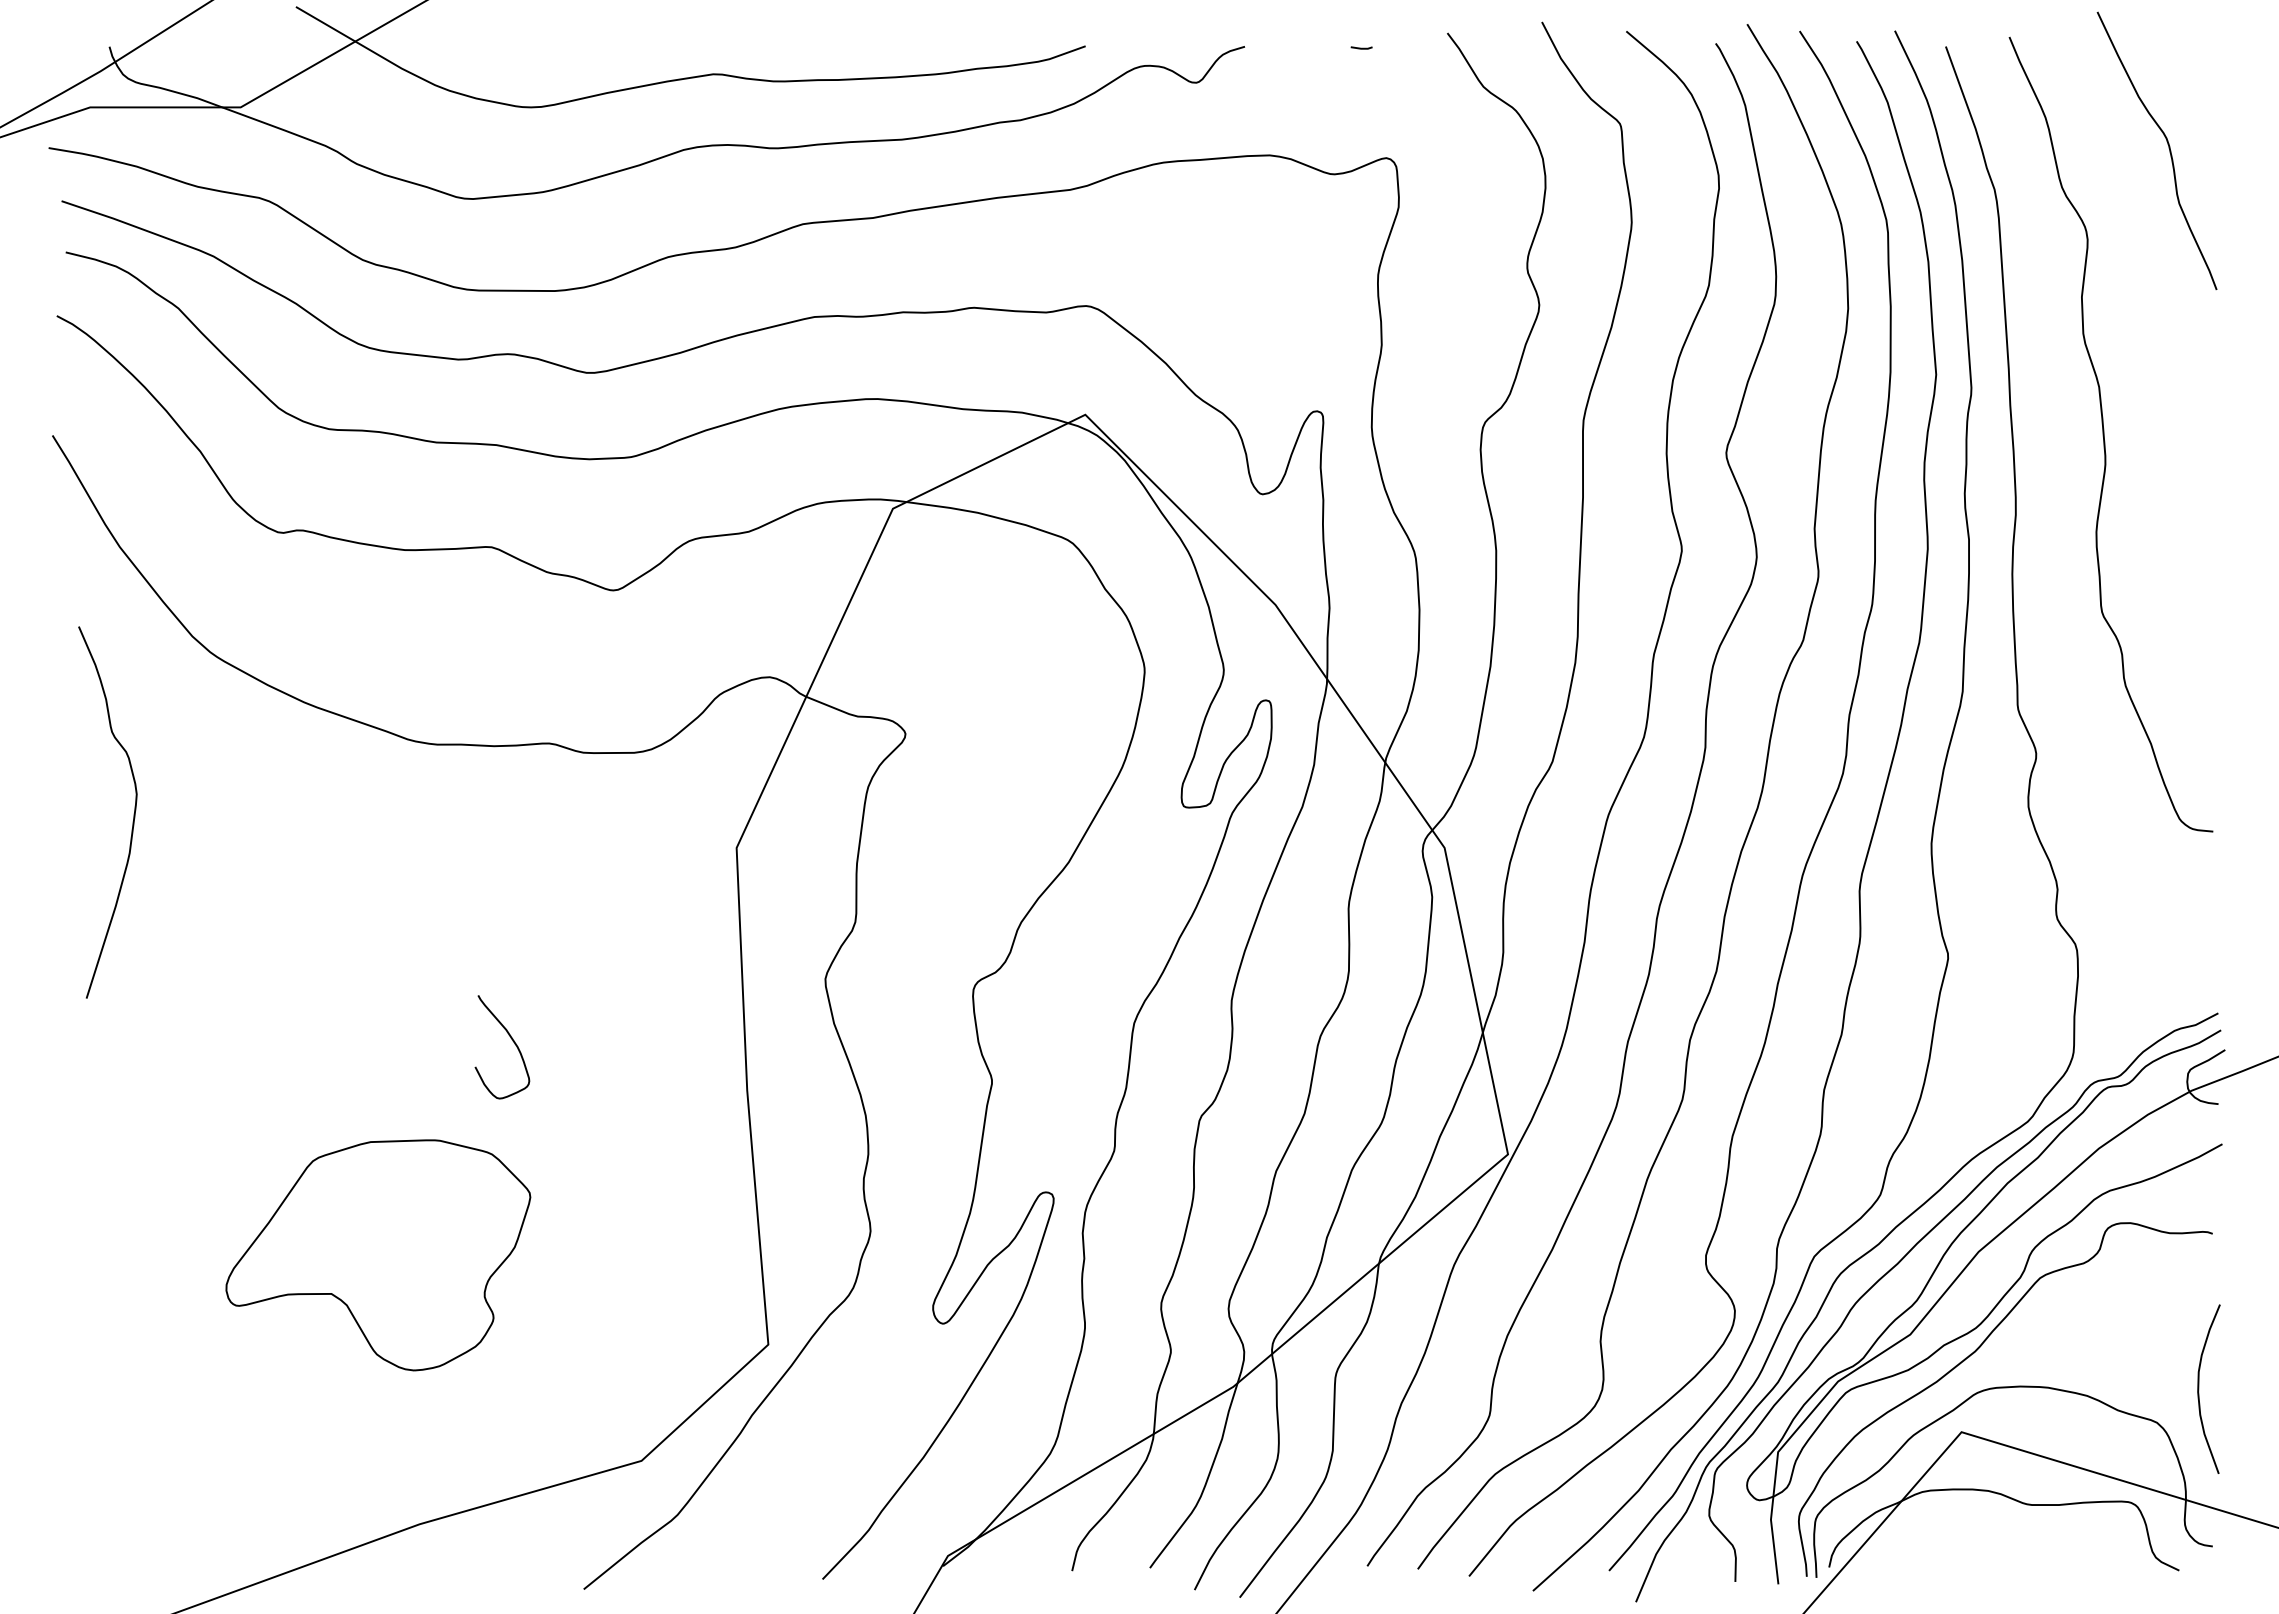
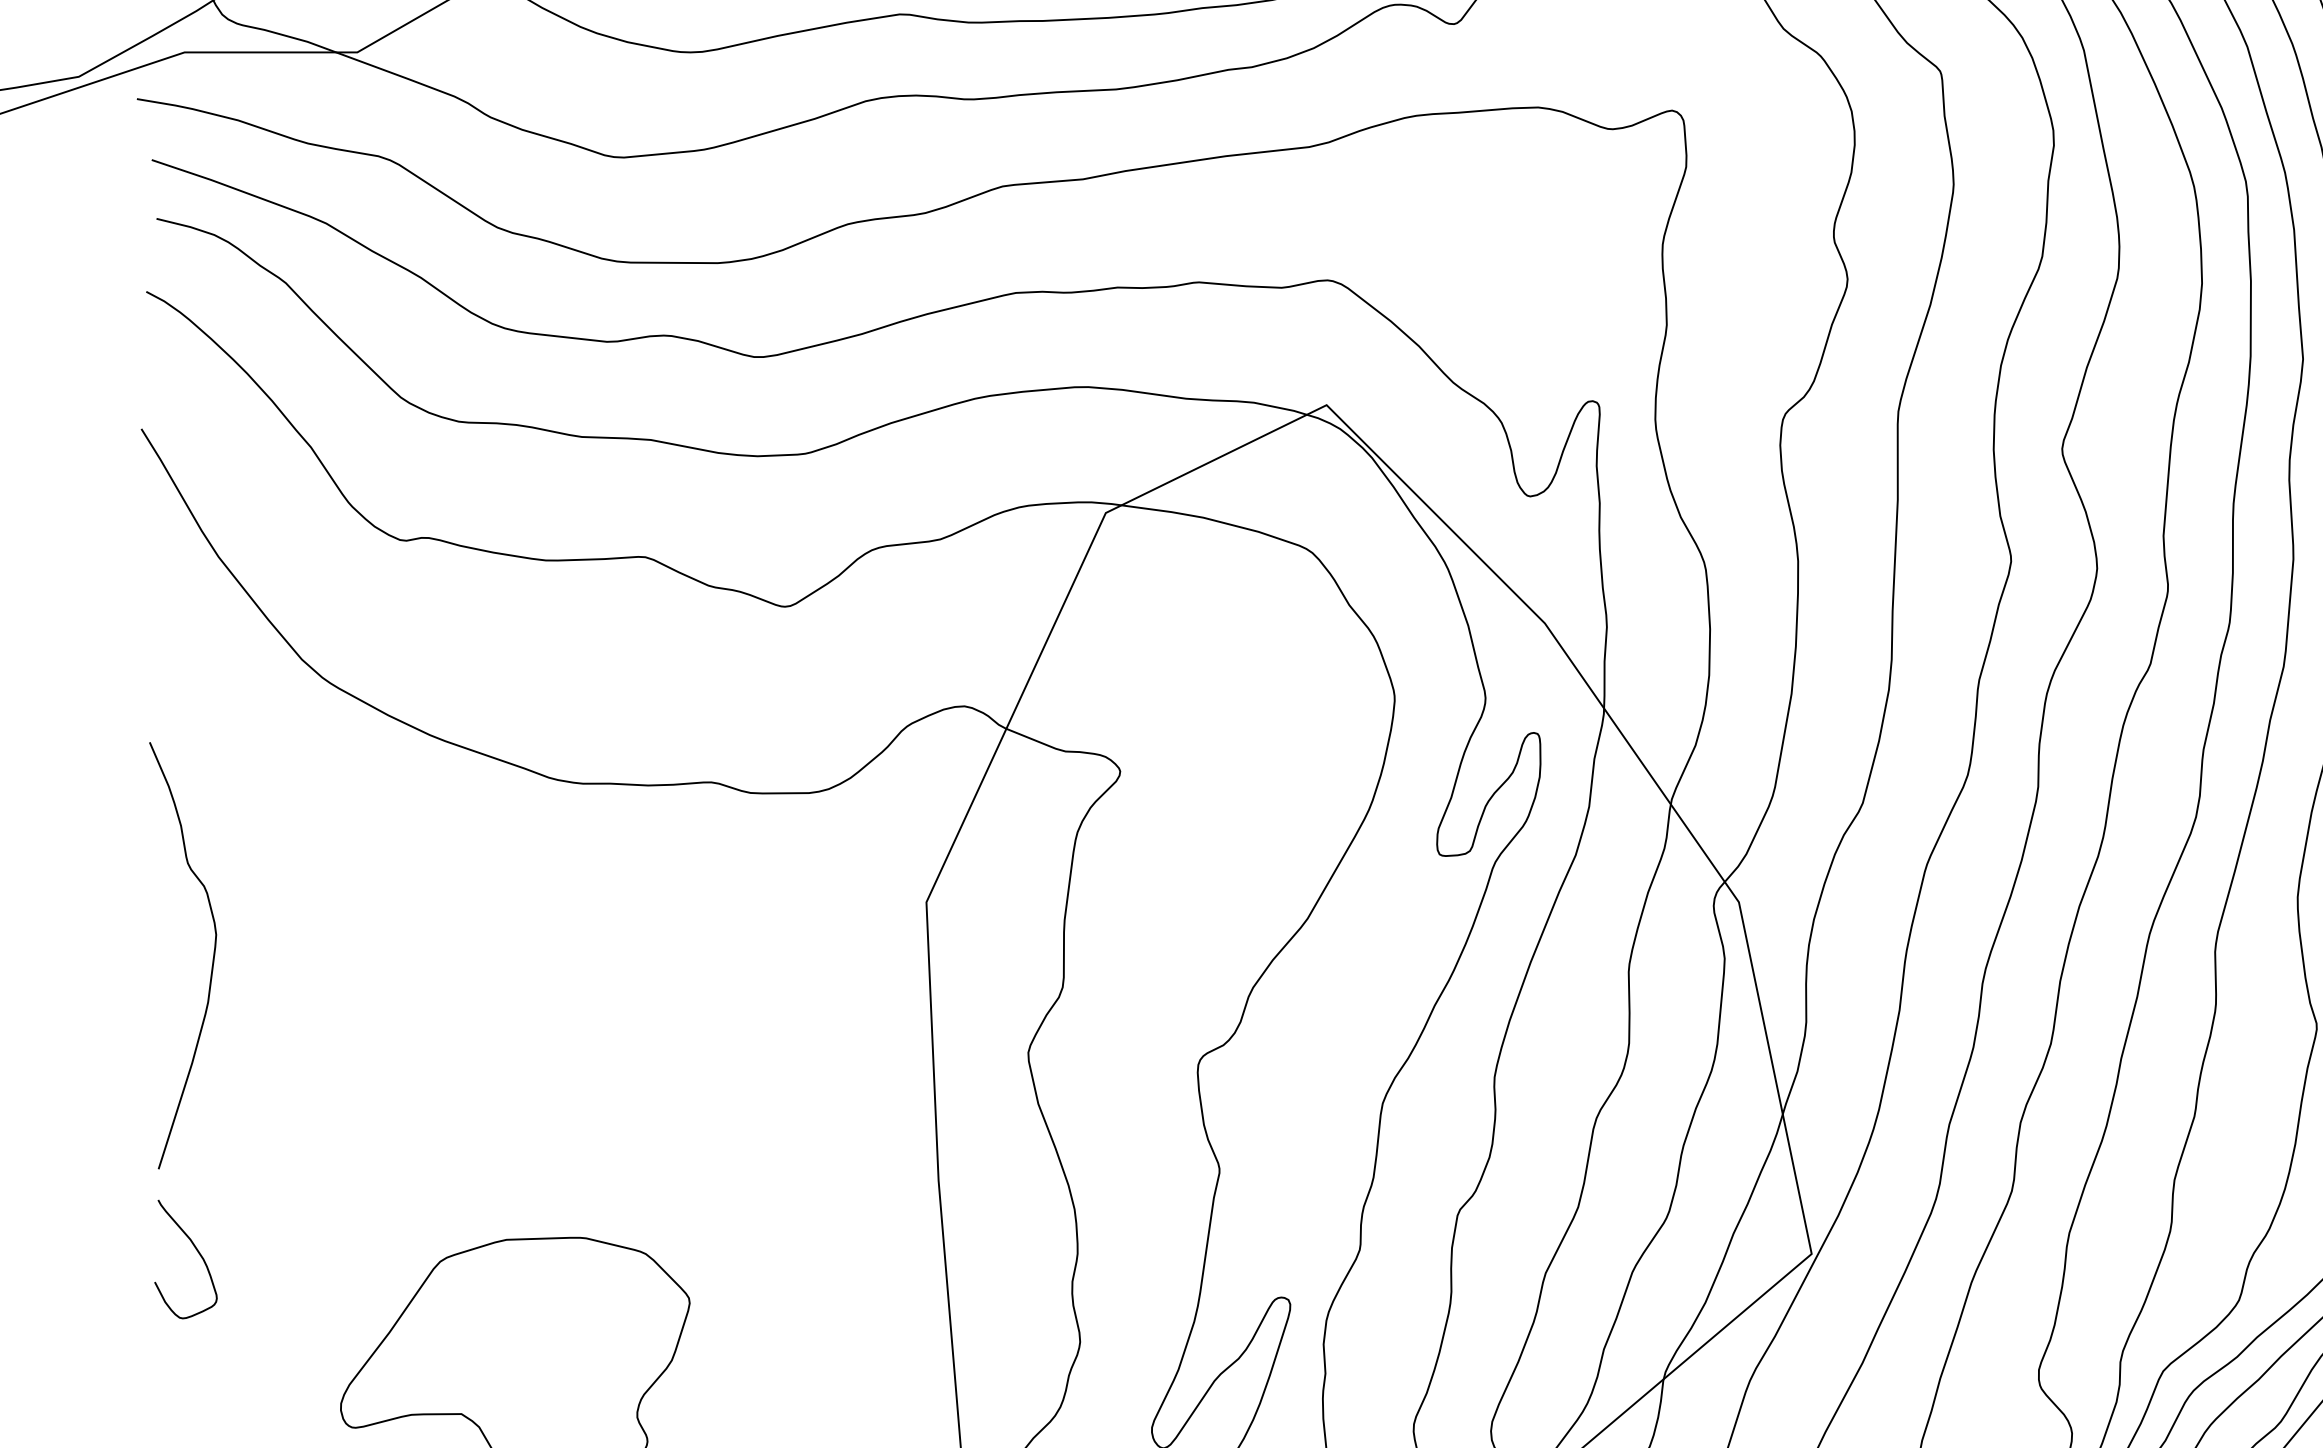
curve: (133, 813) -> (212, 956), moved
curve: (512, 1041) -> (197, 1252), moved

